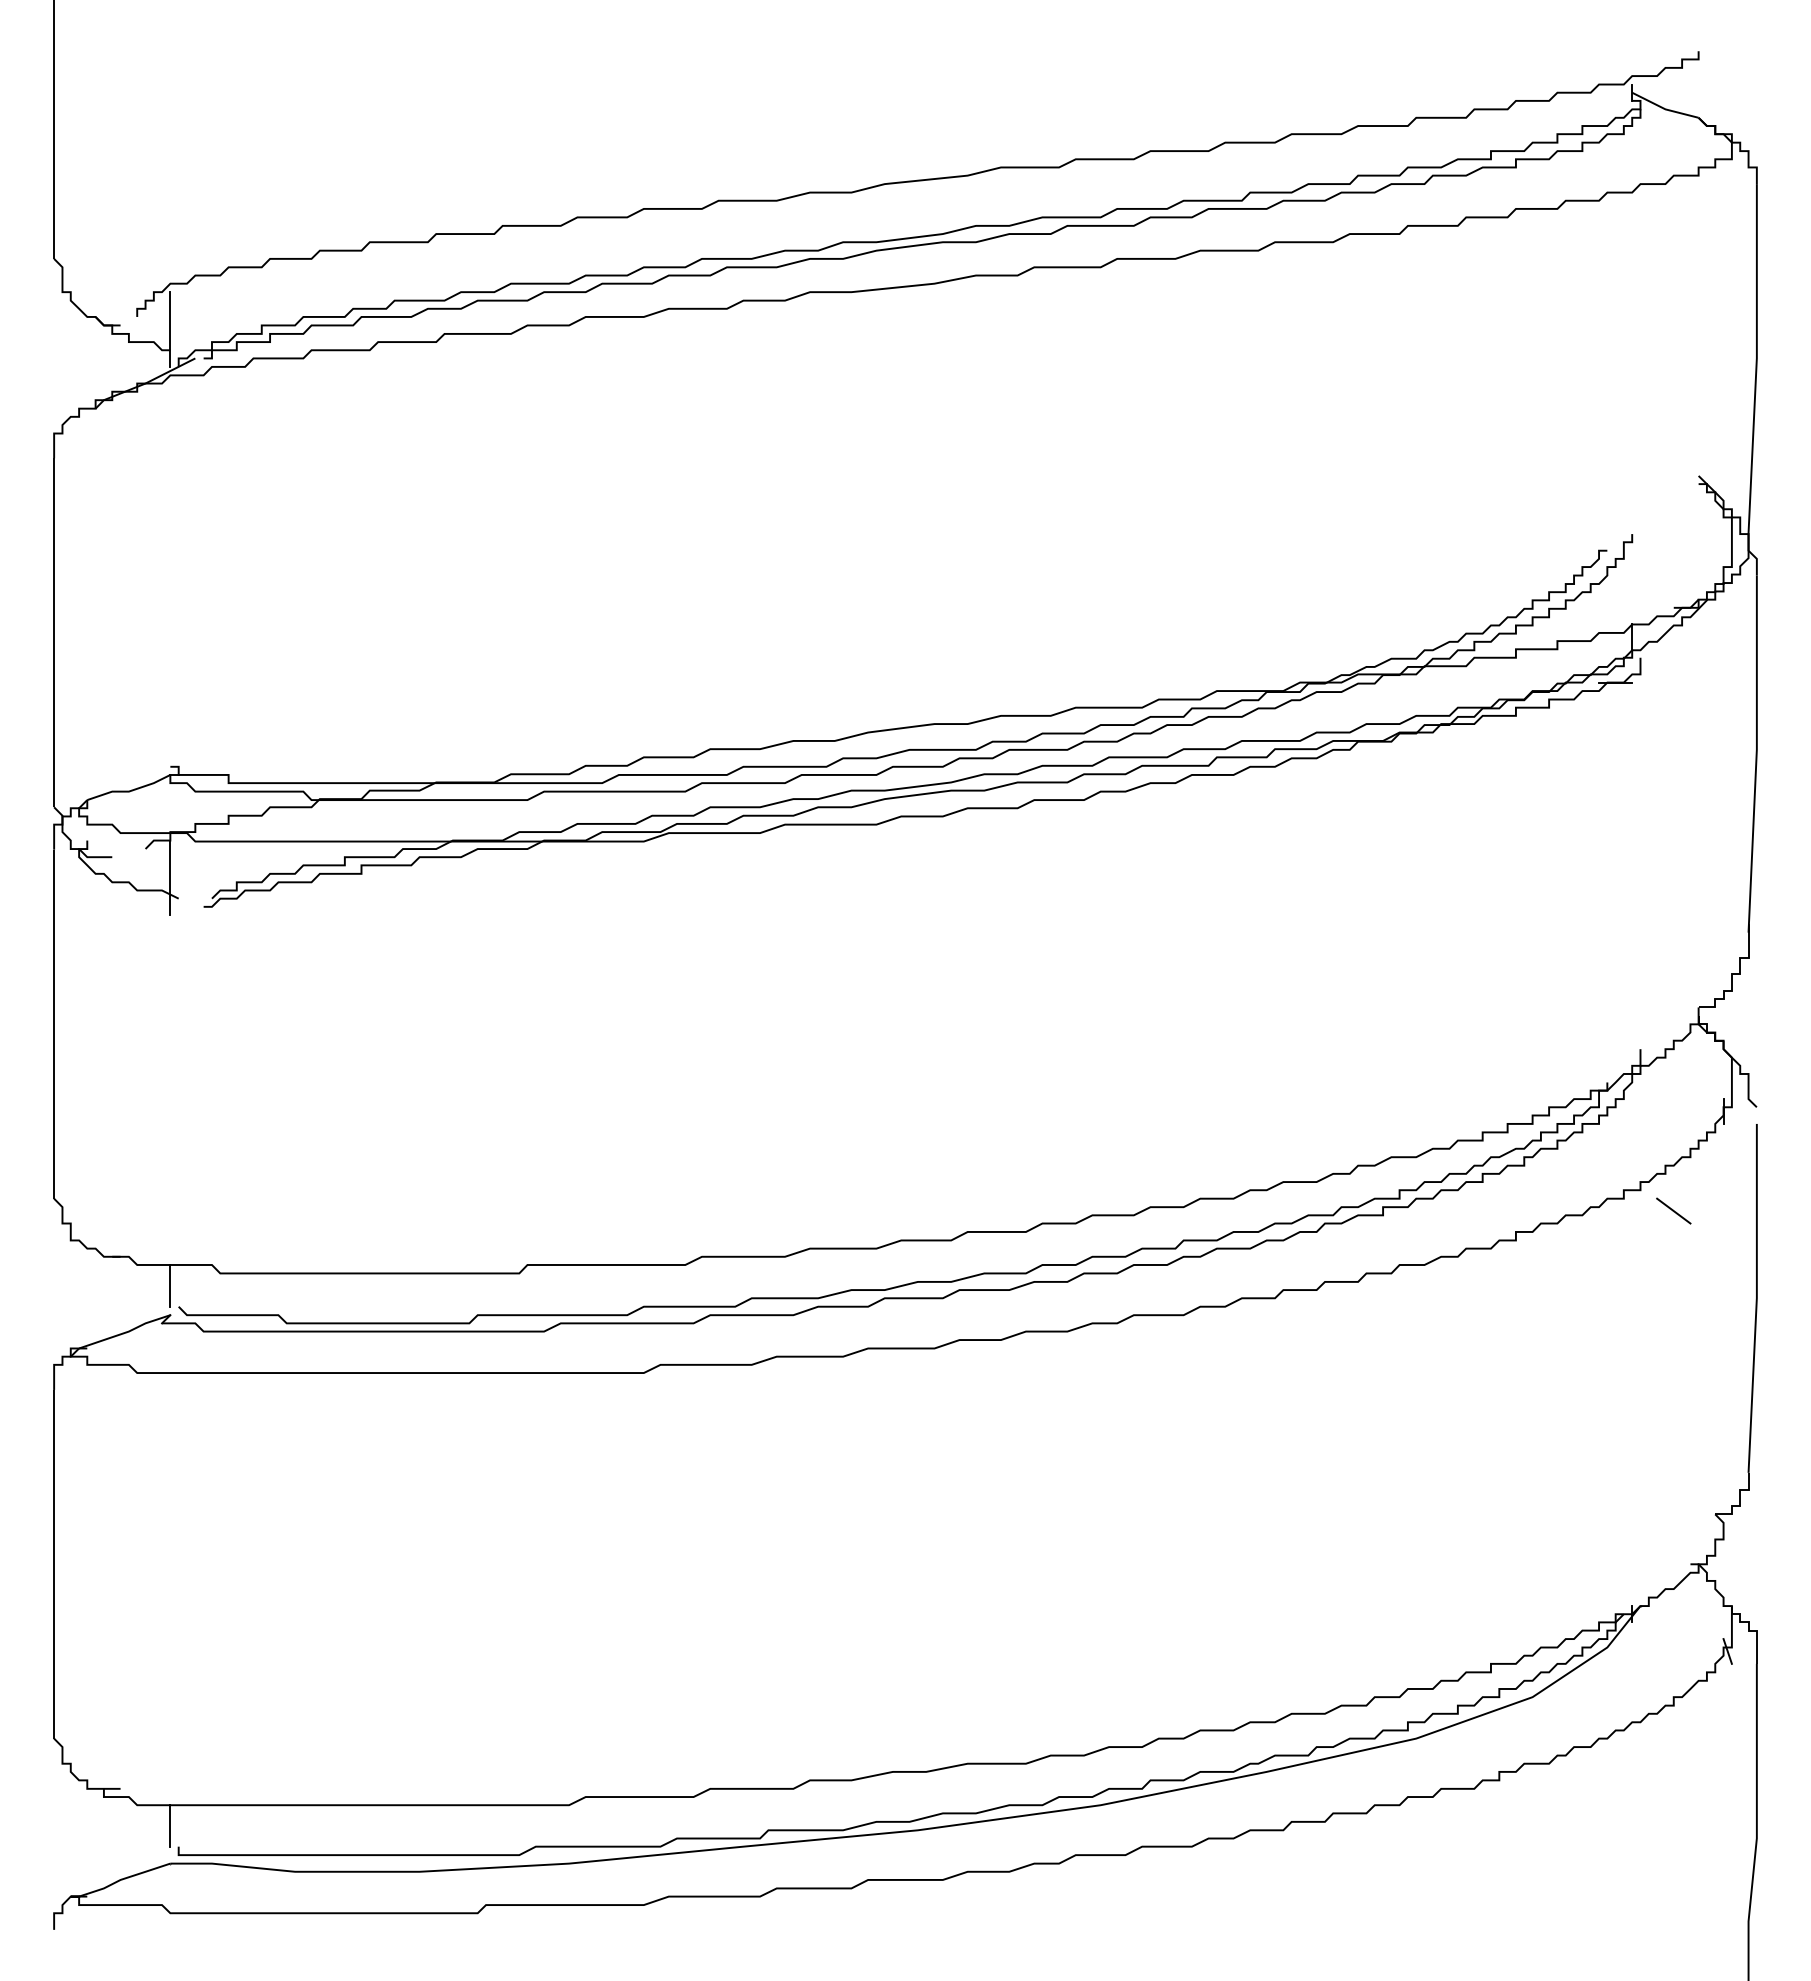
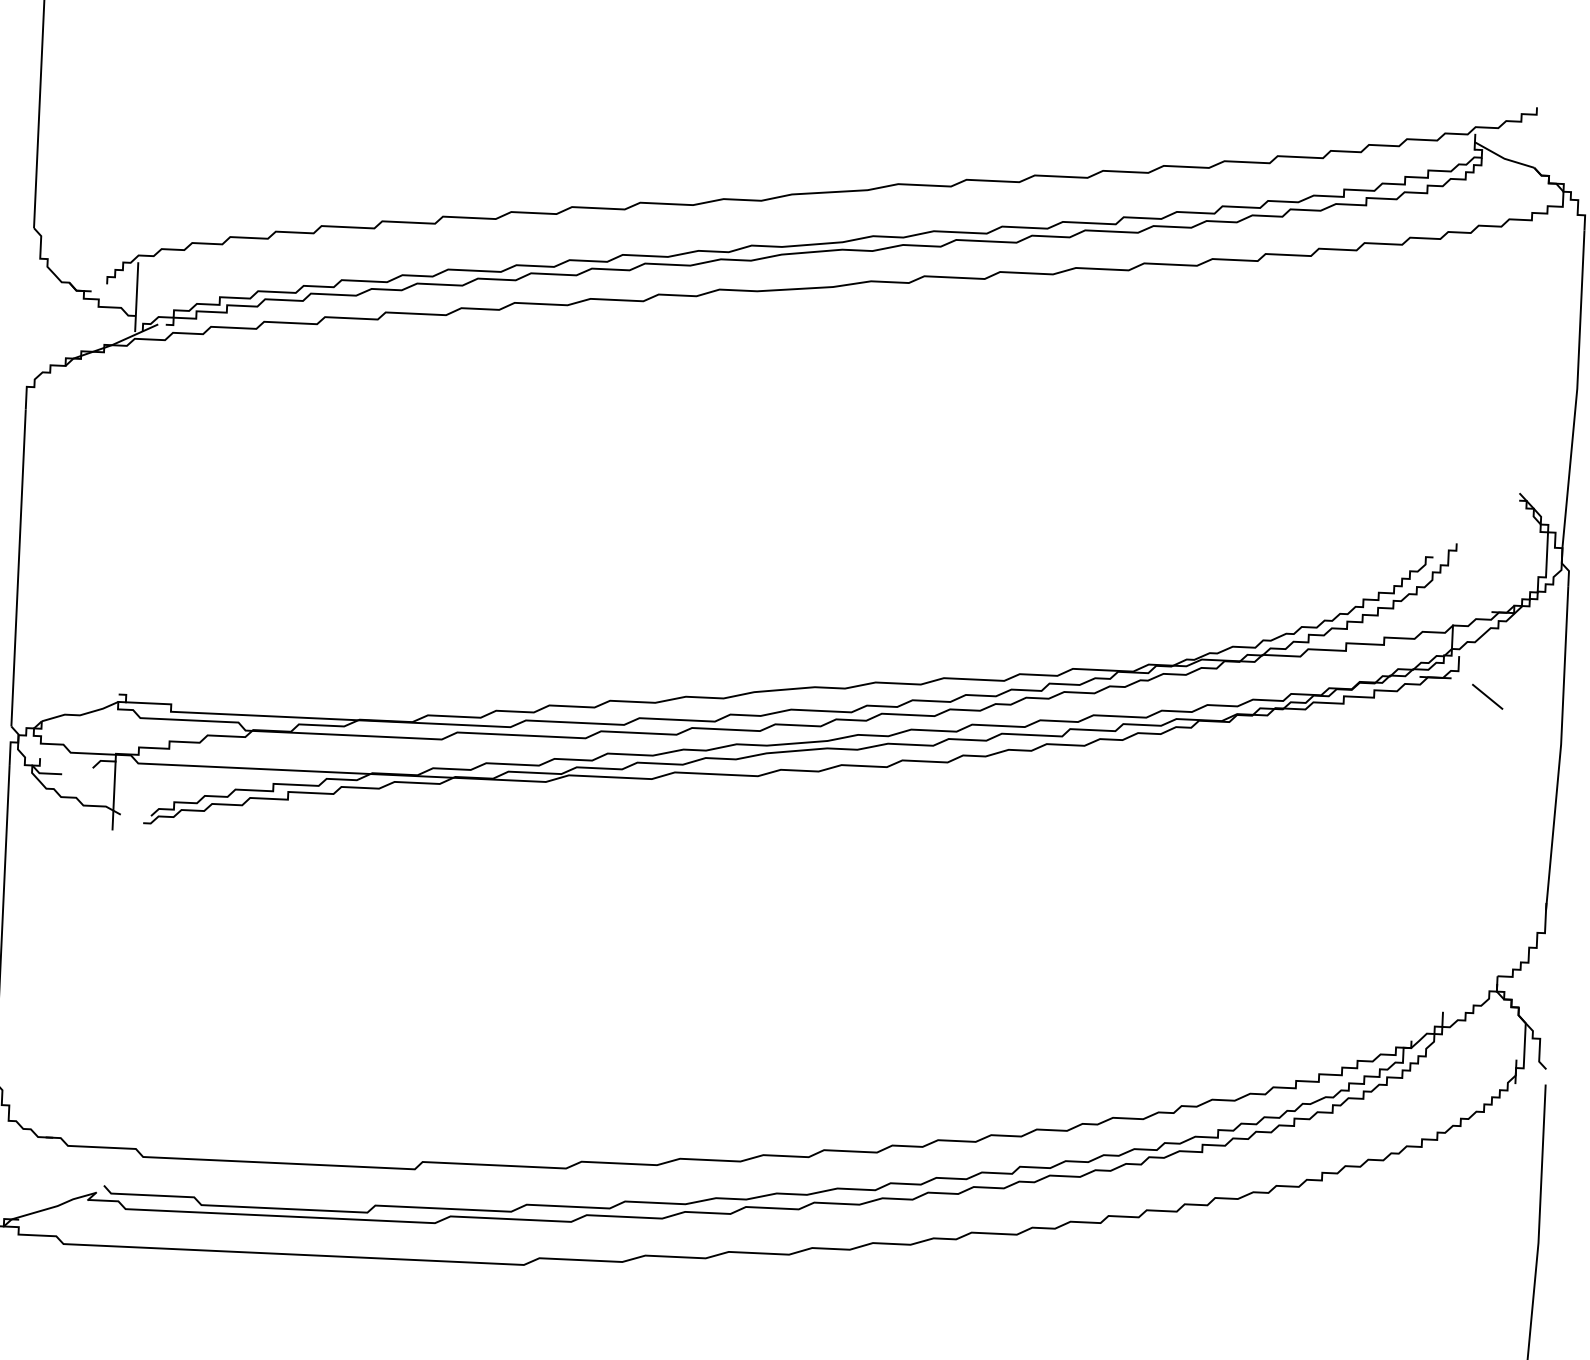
line: (1673, 1210) -> (1487, 696), moved
line: (170, 1285) -> (97, 1165), removed

